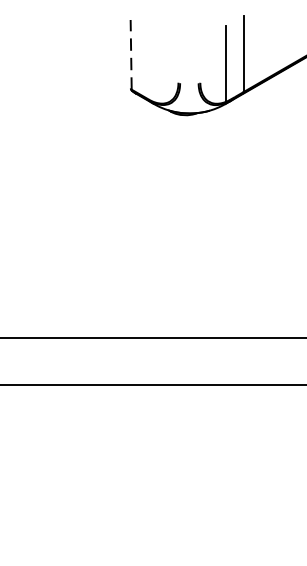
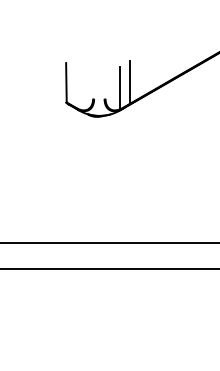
line: (131, 54) -> (66, 82), dashed -> solid

